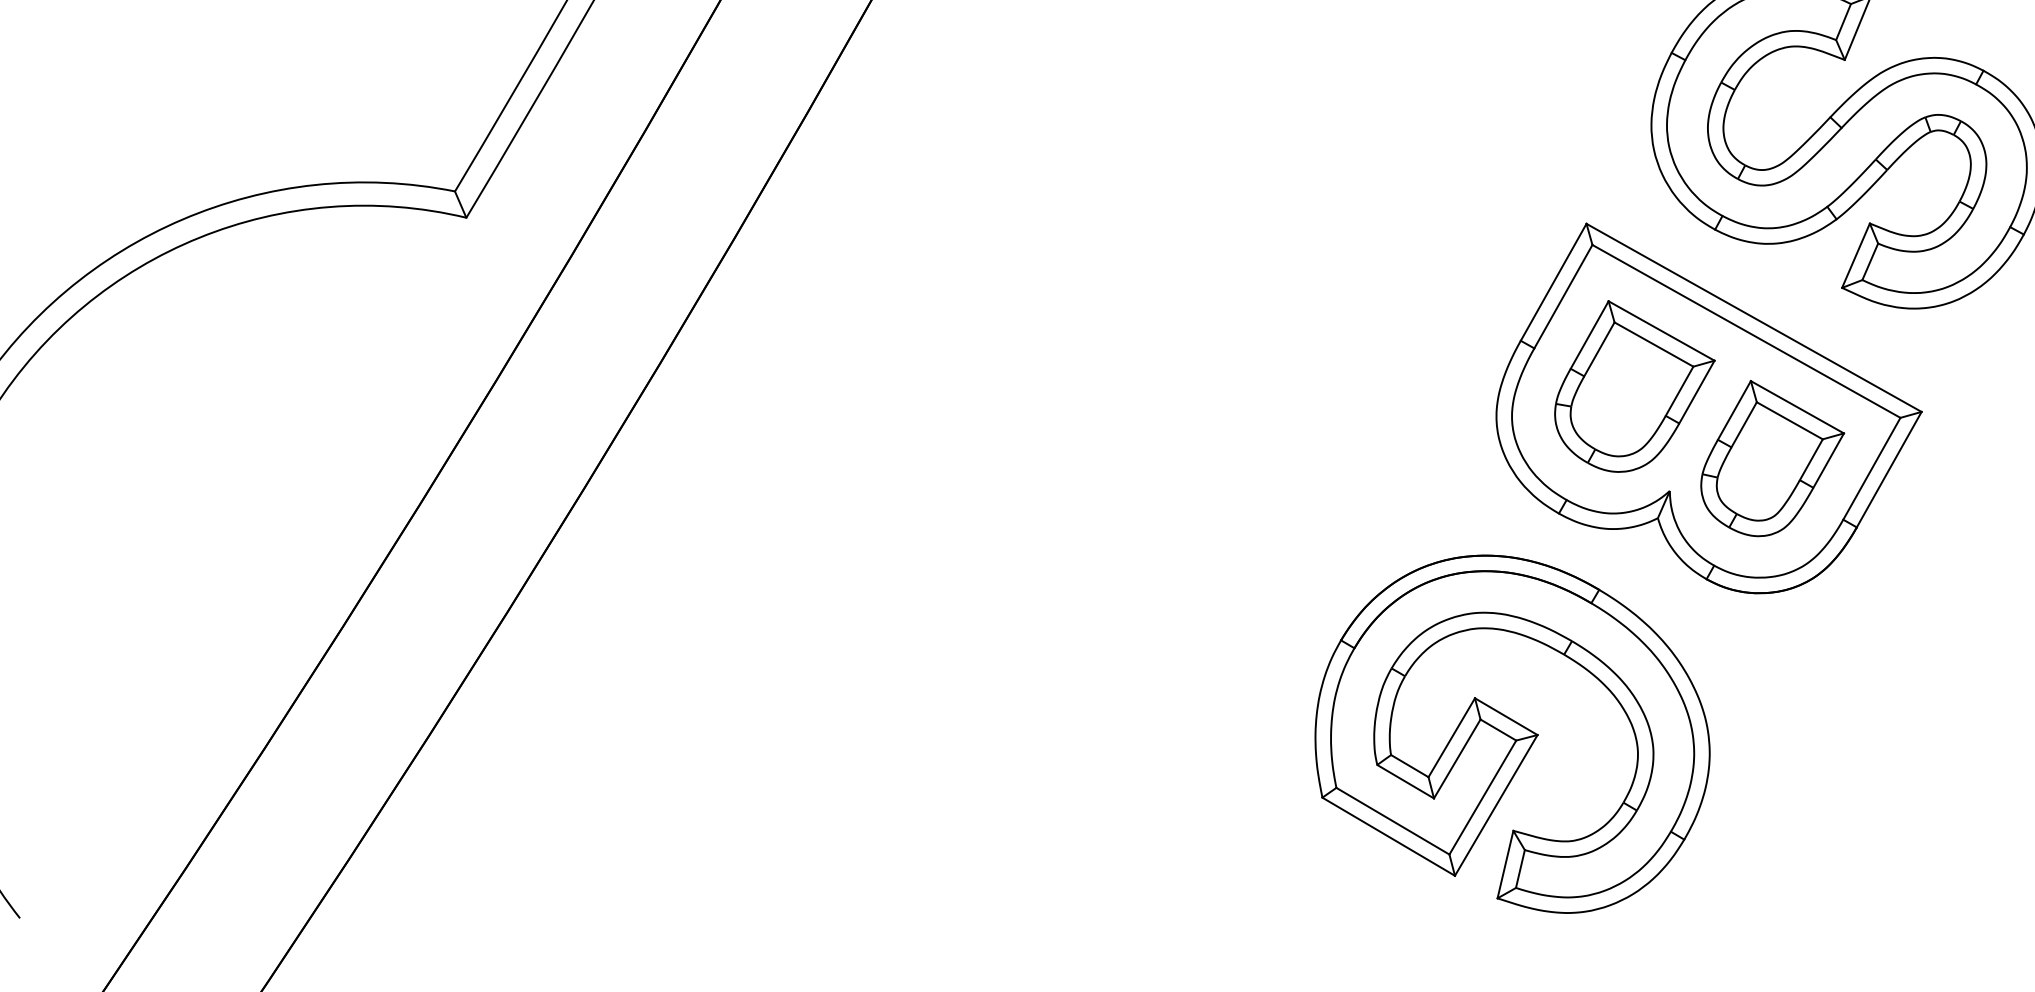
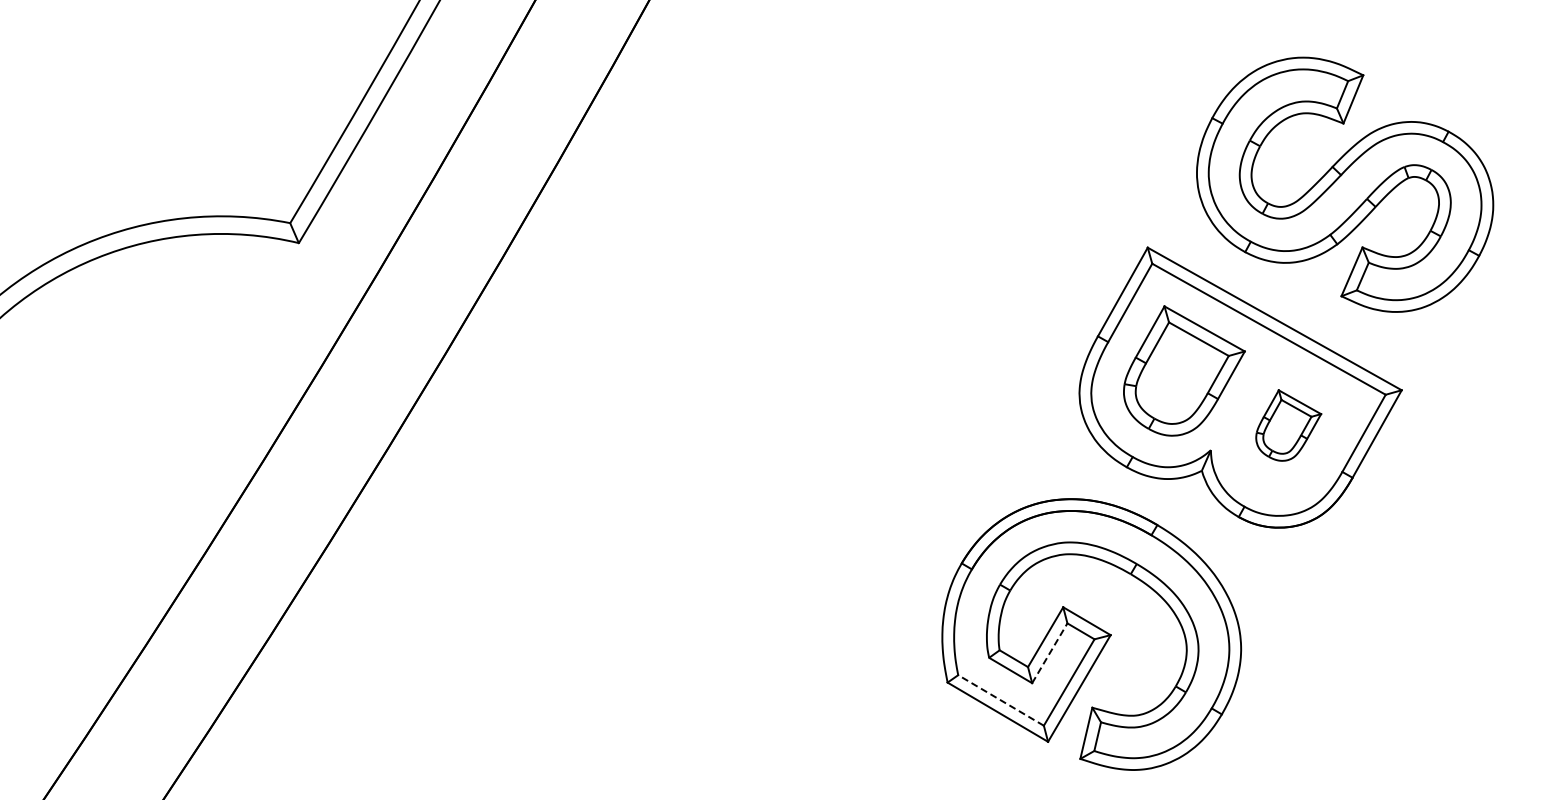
part: (1772, 458) -> (1288, 425), size x0.6
line: (1456, 759) -> (1049, 653), solid -> dashed
line: (1393, 821) -> (1001, 700), solid -> dashed

